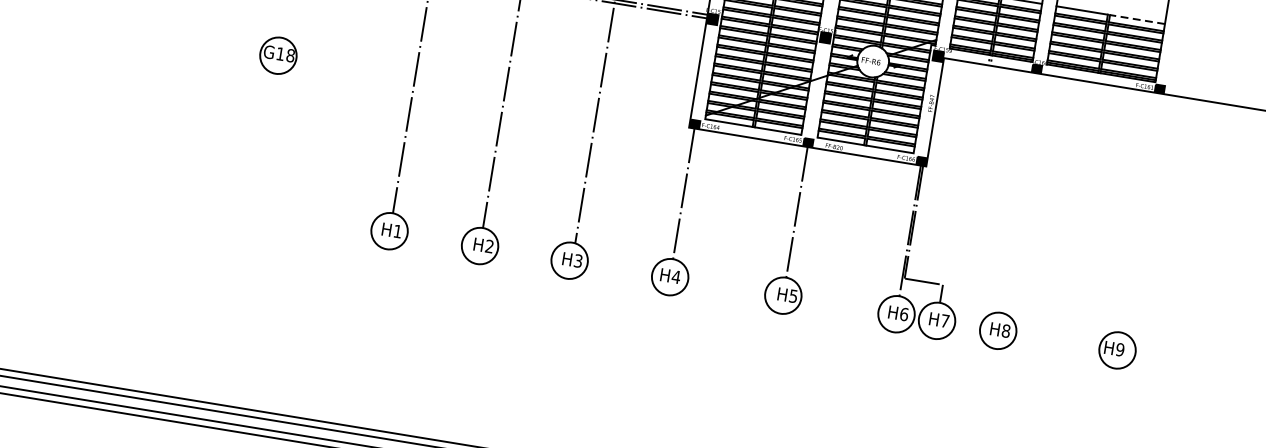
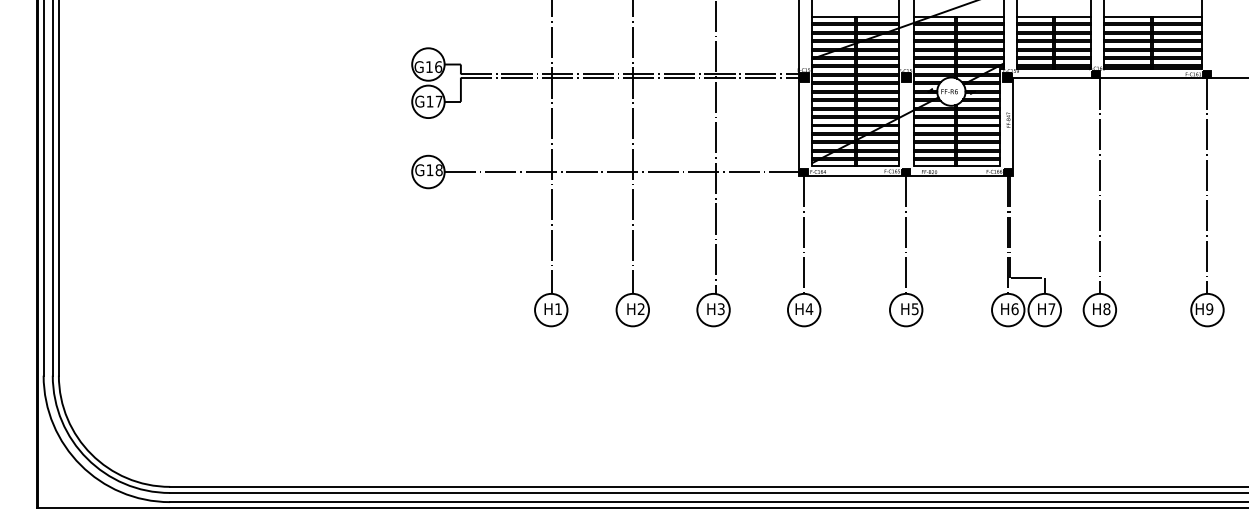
line: (1137, 19) -> (1177, 16), dashed -> solid
line: (492, 91) -> (621, 172), added
line: (1020, 192) -> (1099, 185), added
line: (1140, 212) -> (1207, 185), added

